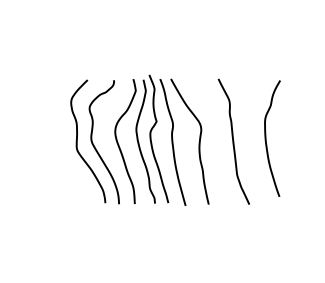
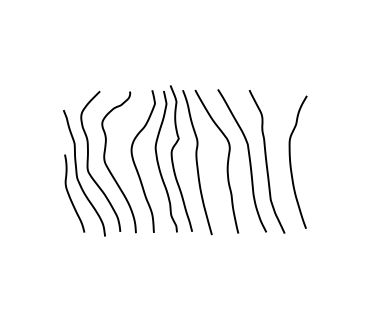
curve: (266, 137) -> (291, 161), moved
curve: (217, 138) -> (248, 158), added
part: (67, 152) -> (77, 173), added

